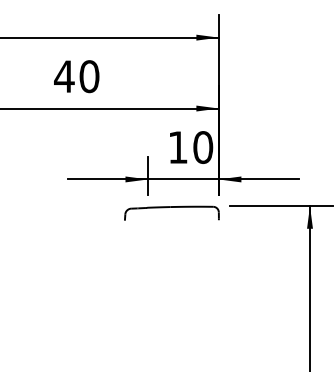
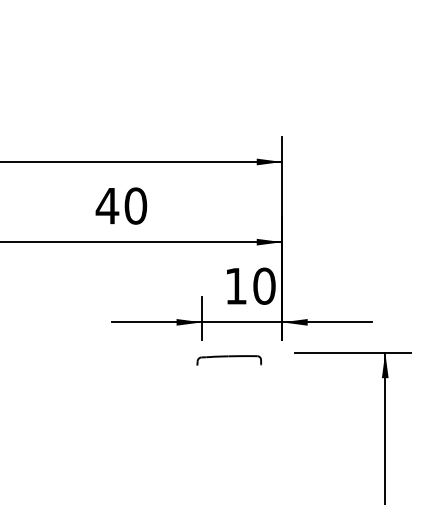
part: (172, 213) -> (229, 360), size x0.6

